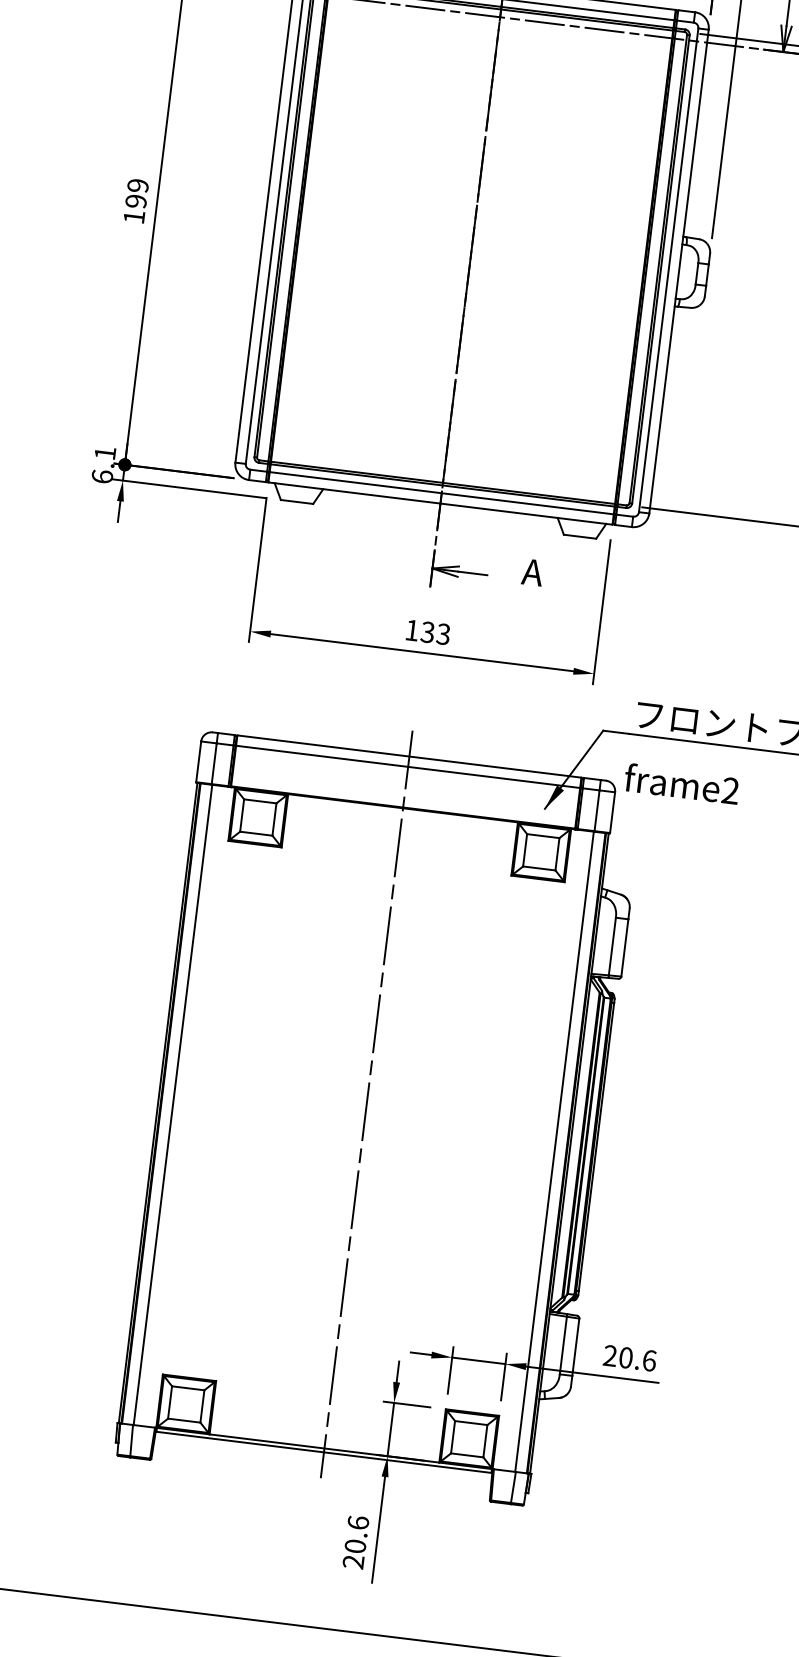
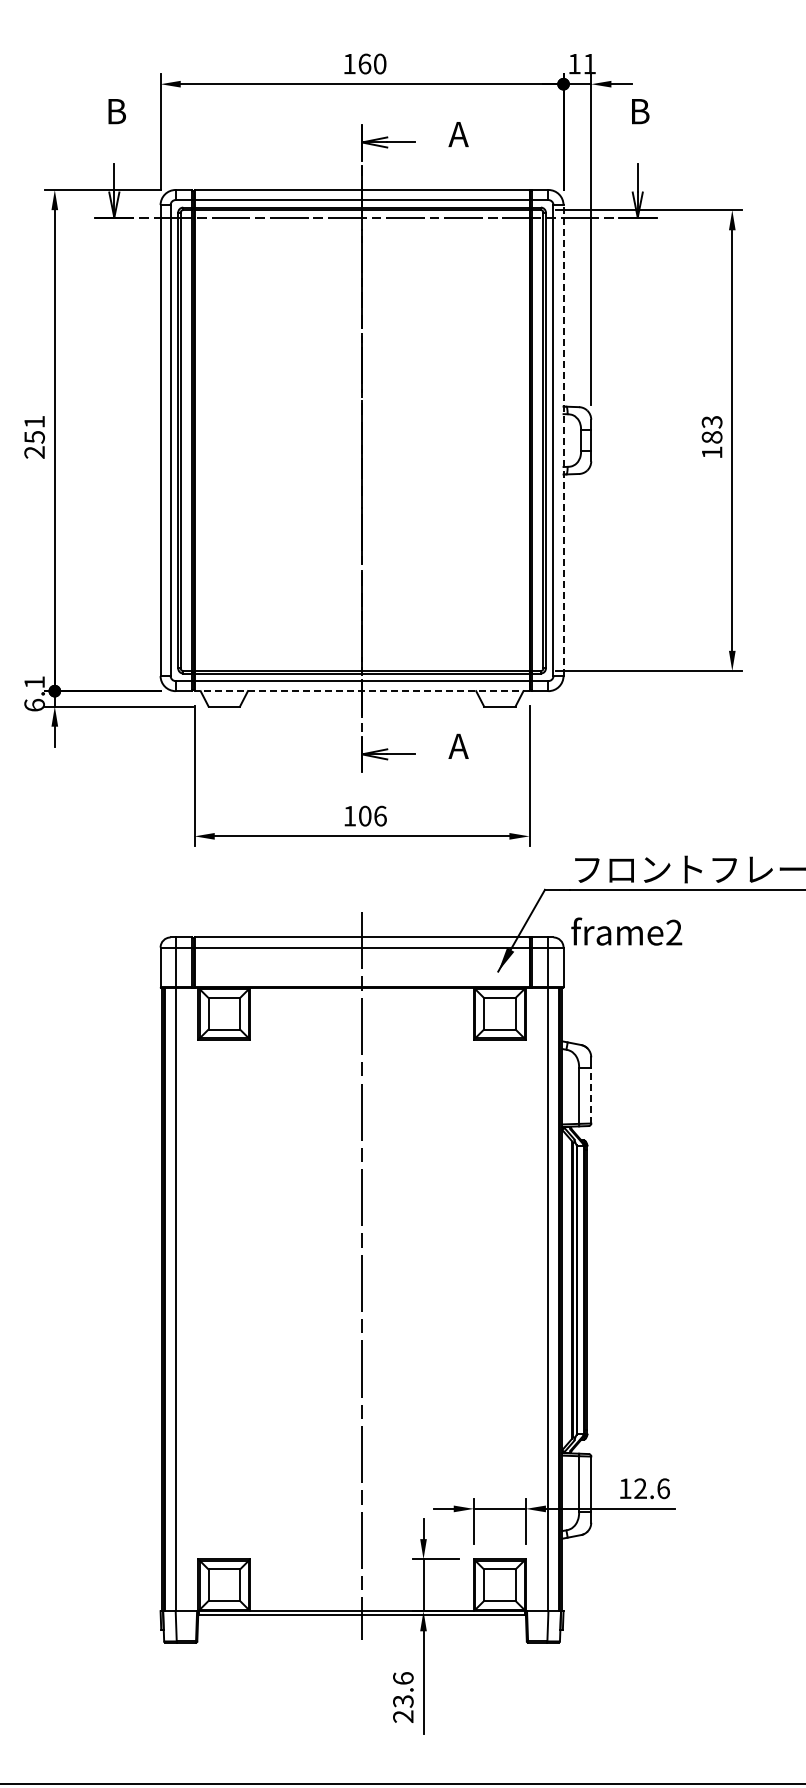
text: (136, 200) -> (34, 436), 199 -> 251
line: (678, 271) -> (563, 440), solid -> dashed
line: (439, 503) -> (361, 691), solid -> dashed
text: (435, 632) -> (372, 815), 133 -> 106
line: (625, 947) -> (591, 1095), solid -> dashed
text: (617, 1356) -> (632, 1488), 20.6 -> 12.6
text: (355, 1546) -> (403, 1701), 20.6 -> 23.6

